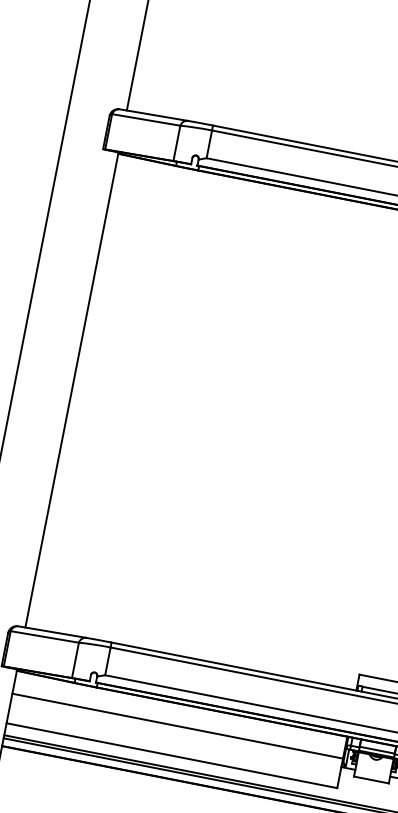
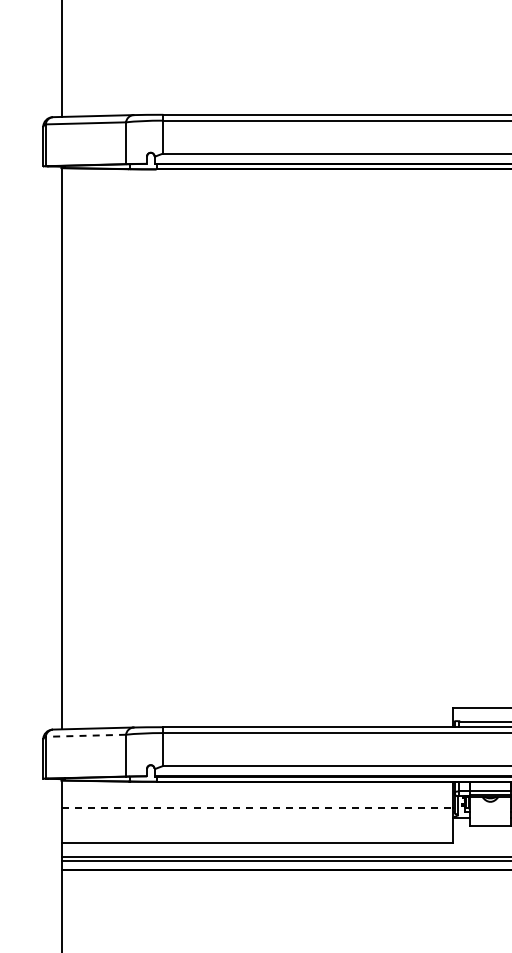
line: (44, 636) -> (85, 735), solid -> dashed
line: (177, 725) -> (257, 807), solid -> dashed

